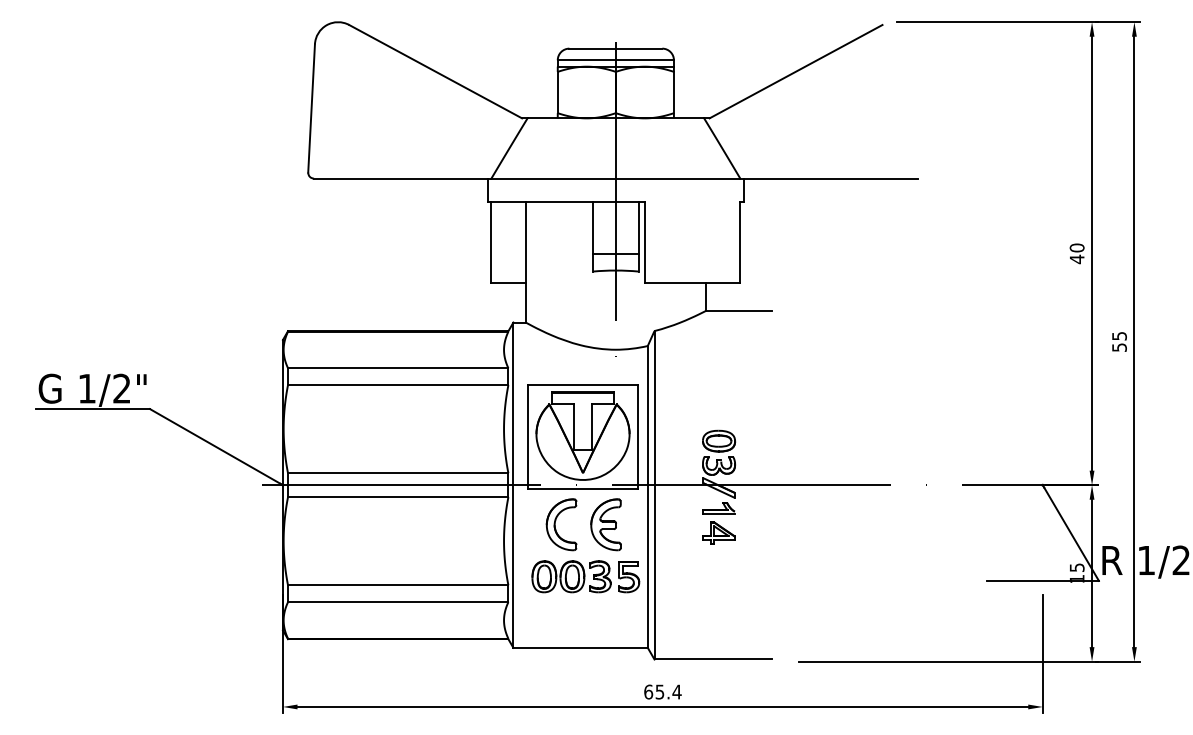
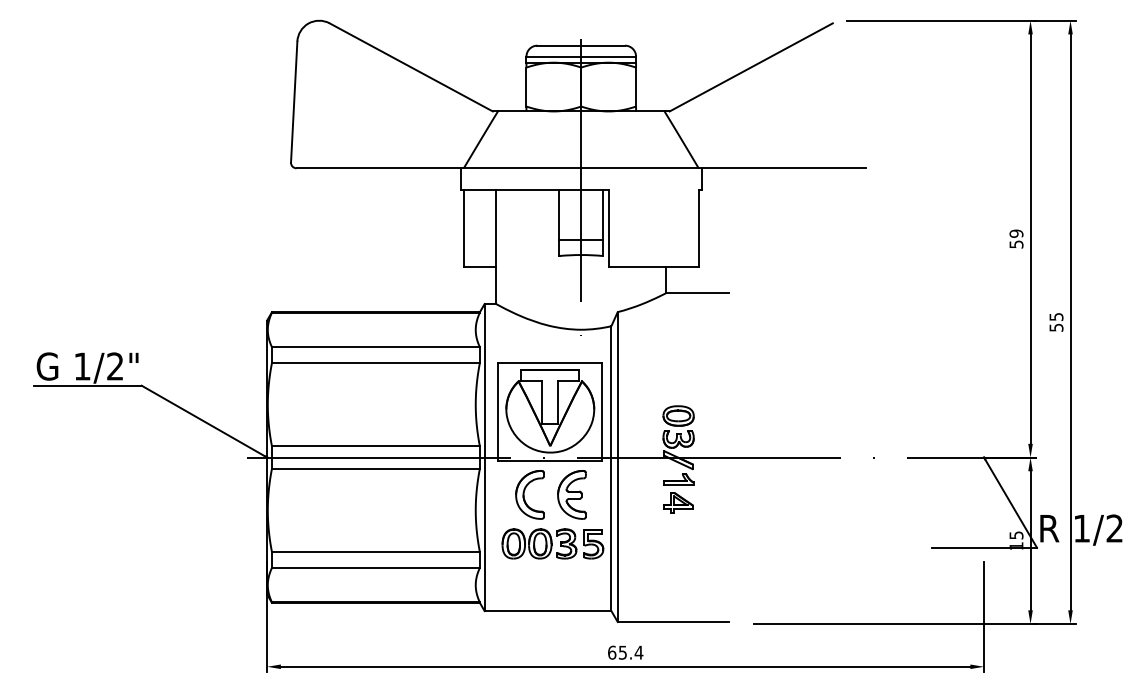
text: (1077, 253) -> (1016, 238), 40 -> 59

